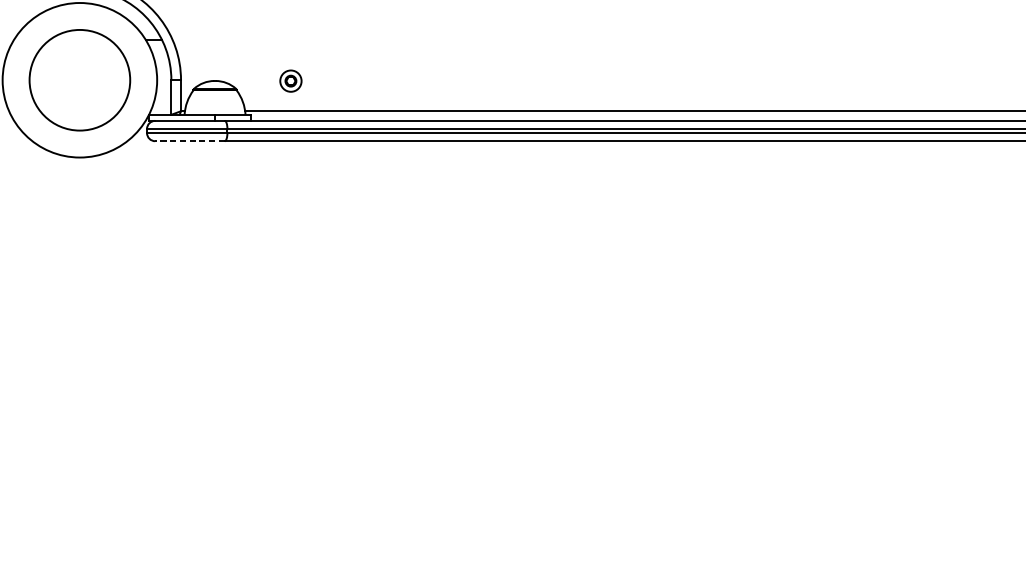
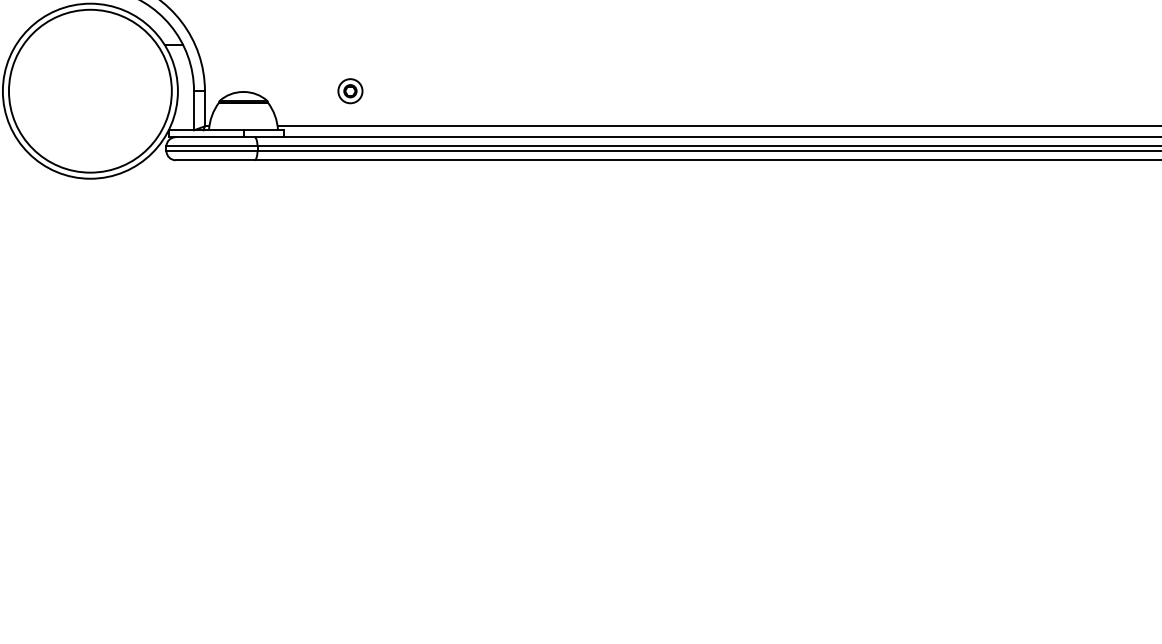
circle: (79, 79) -> (89, 90), size x1.43
part: (290, 81) -> (350, 91), moved
line: (189, 141) -> (214, 160), dashed -> solid

